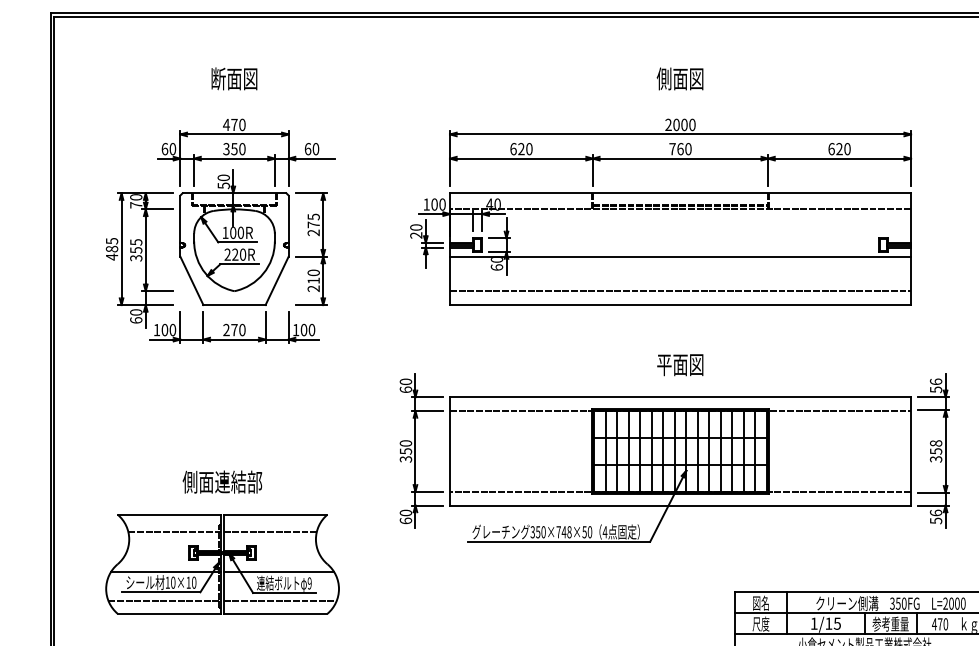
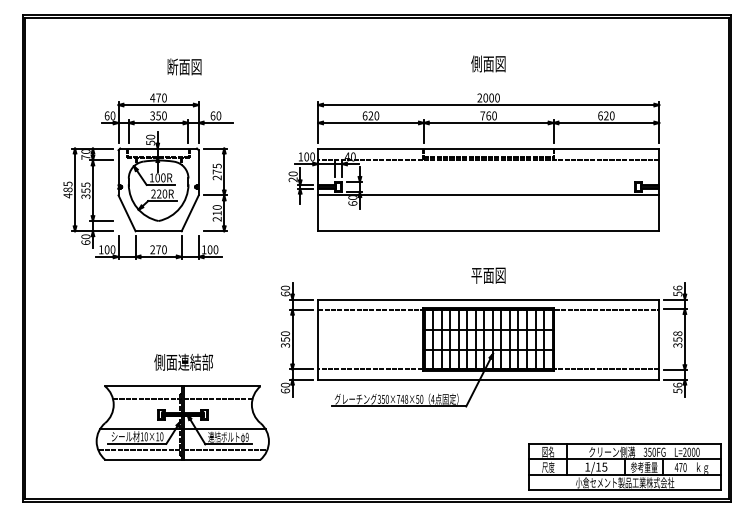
text: (234, 78) -> (184, 66), moved
line: (680, 291) -> (488, 221), removed
text: (222, 480) -> (183, 361), moved
part: (222, 563) -> (182, 422), moved

